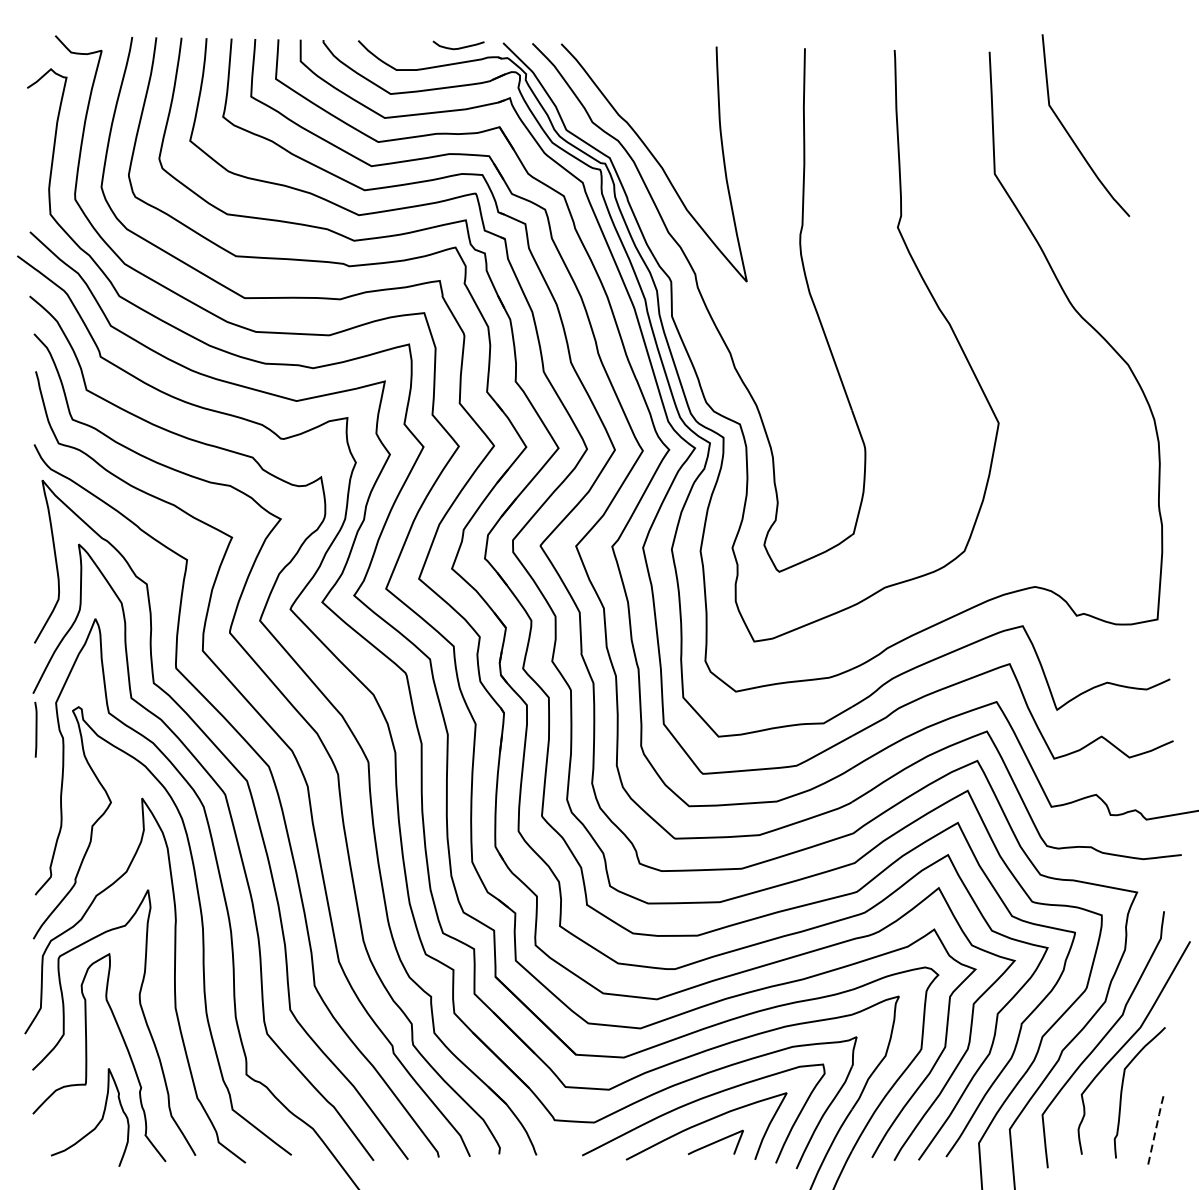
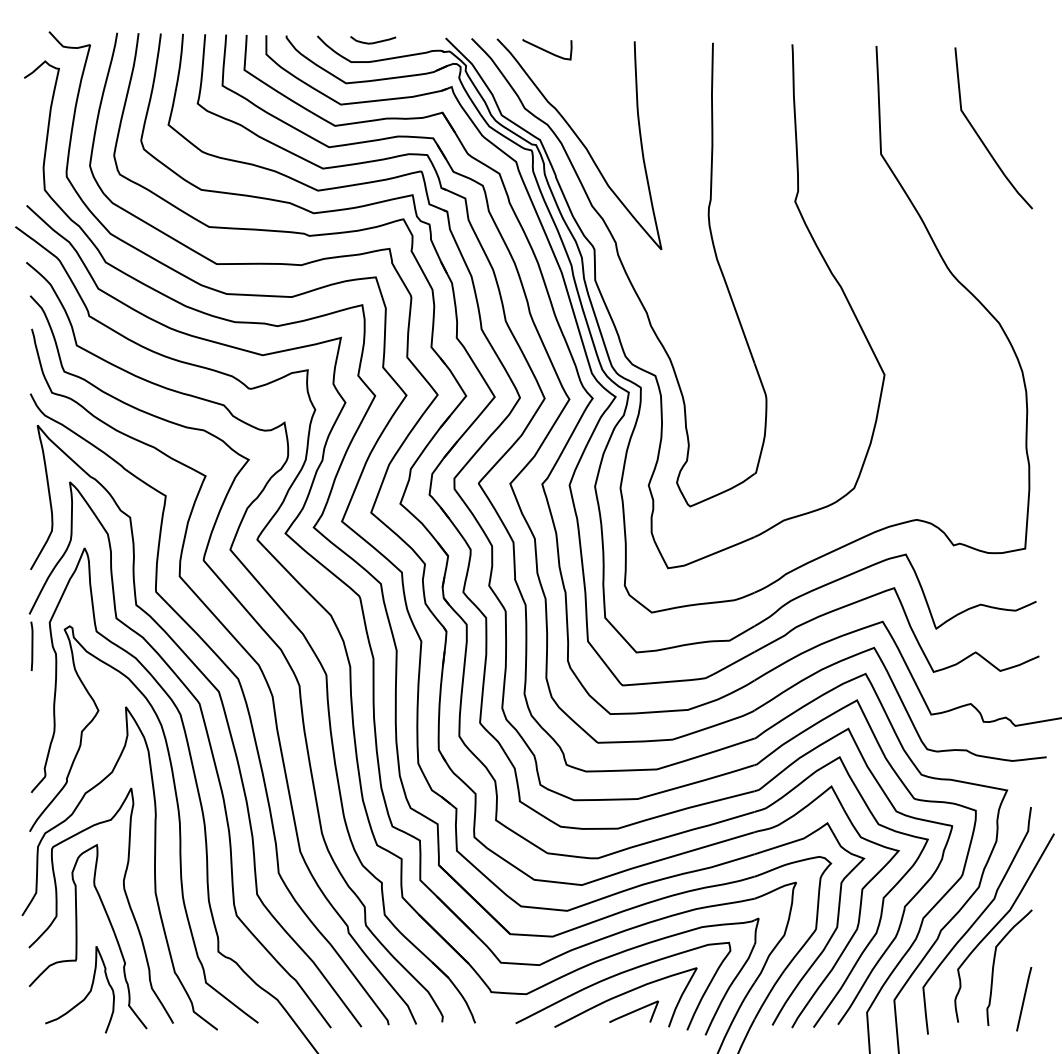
curve: (458, 47) -> (373, 42), moved
curve: (618, 56) -> (547, 50), added
curve: (1072, 137) -> (981, 138), moved
line: (1156, 1126) -> (1024, 997), dashed -> solid

